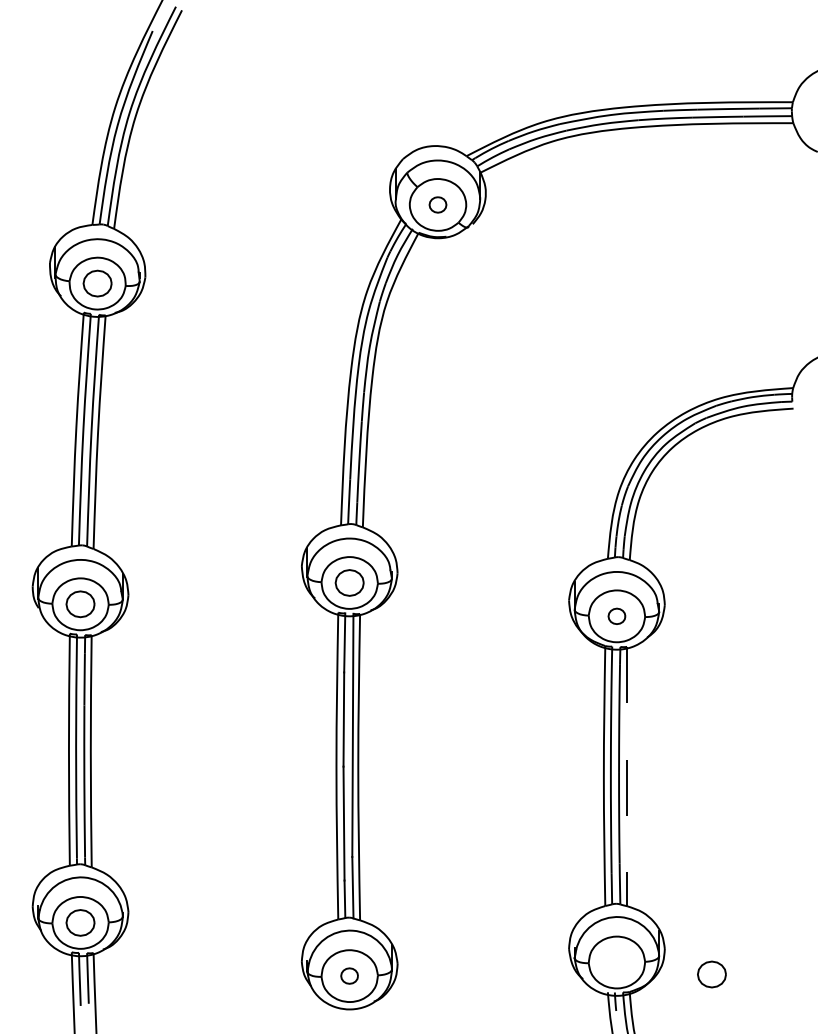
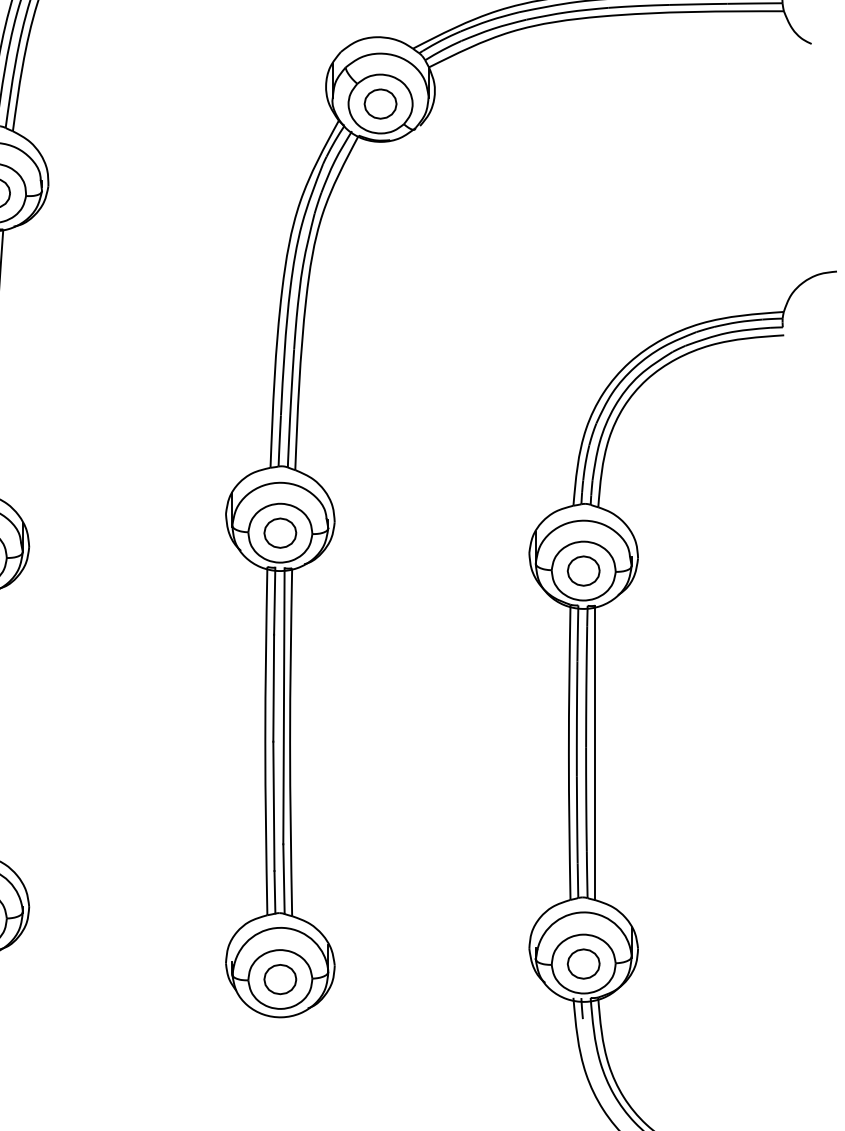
part: (437, 204) -> (380, 103), size x1.67
part: (616, 616) -> (583, 571), size x1.67
line: (627, 776) -> (595, 752), dashed -> solid
part: (711, 974) -> (583, 964), moved
part: (349, 975) -> (280, 978), size x1.67

